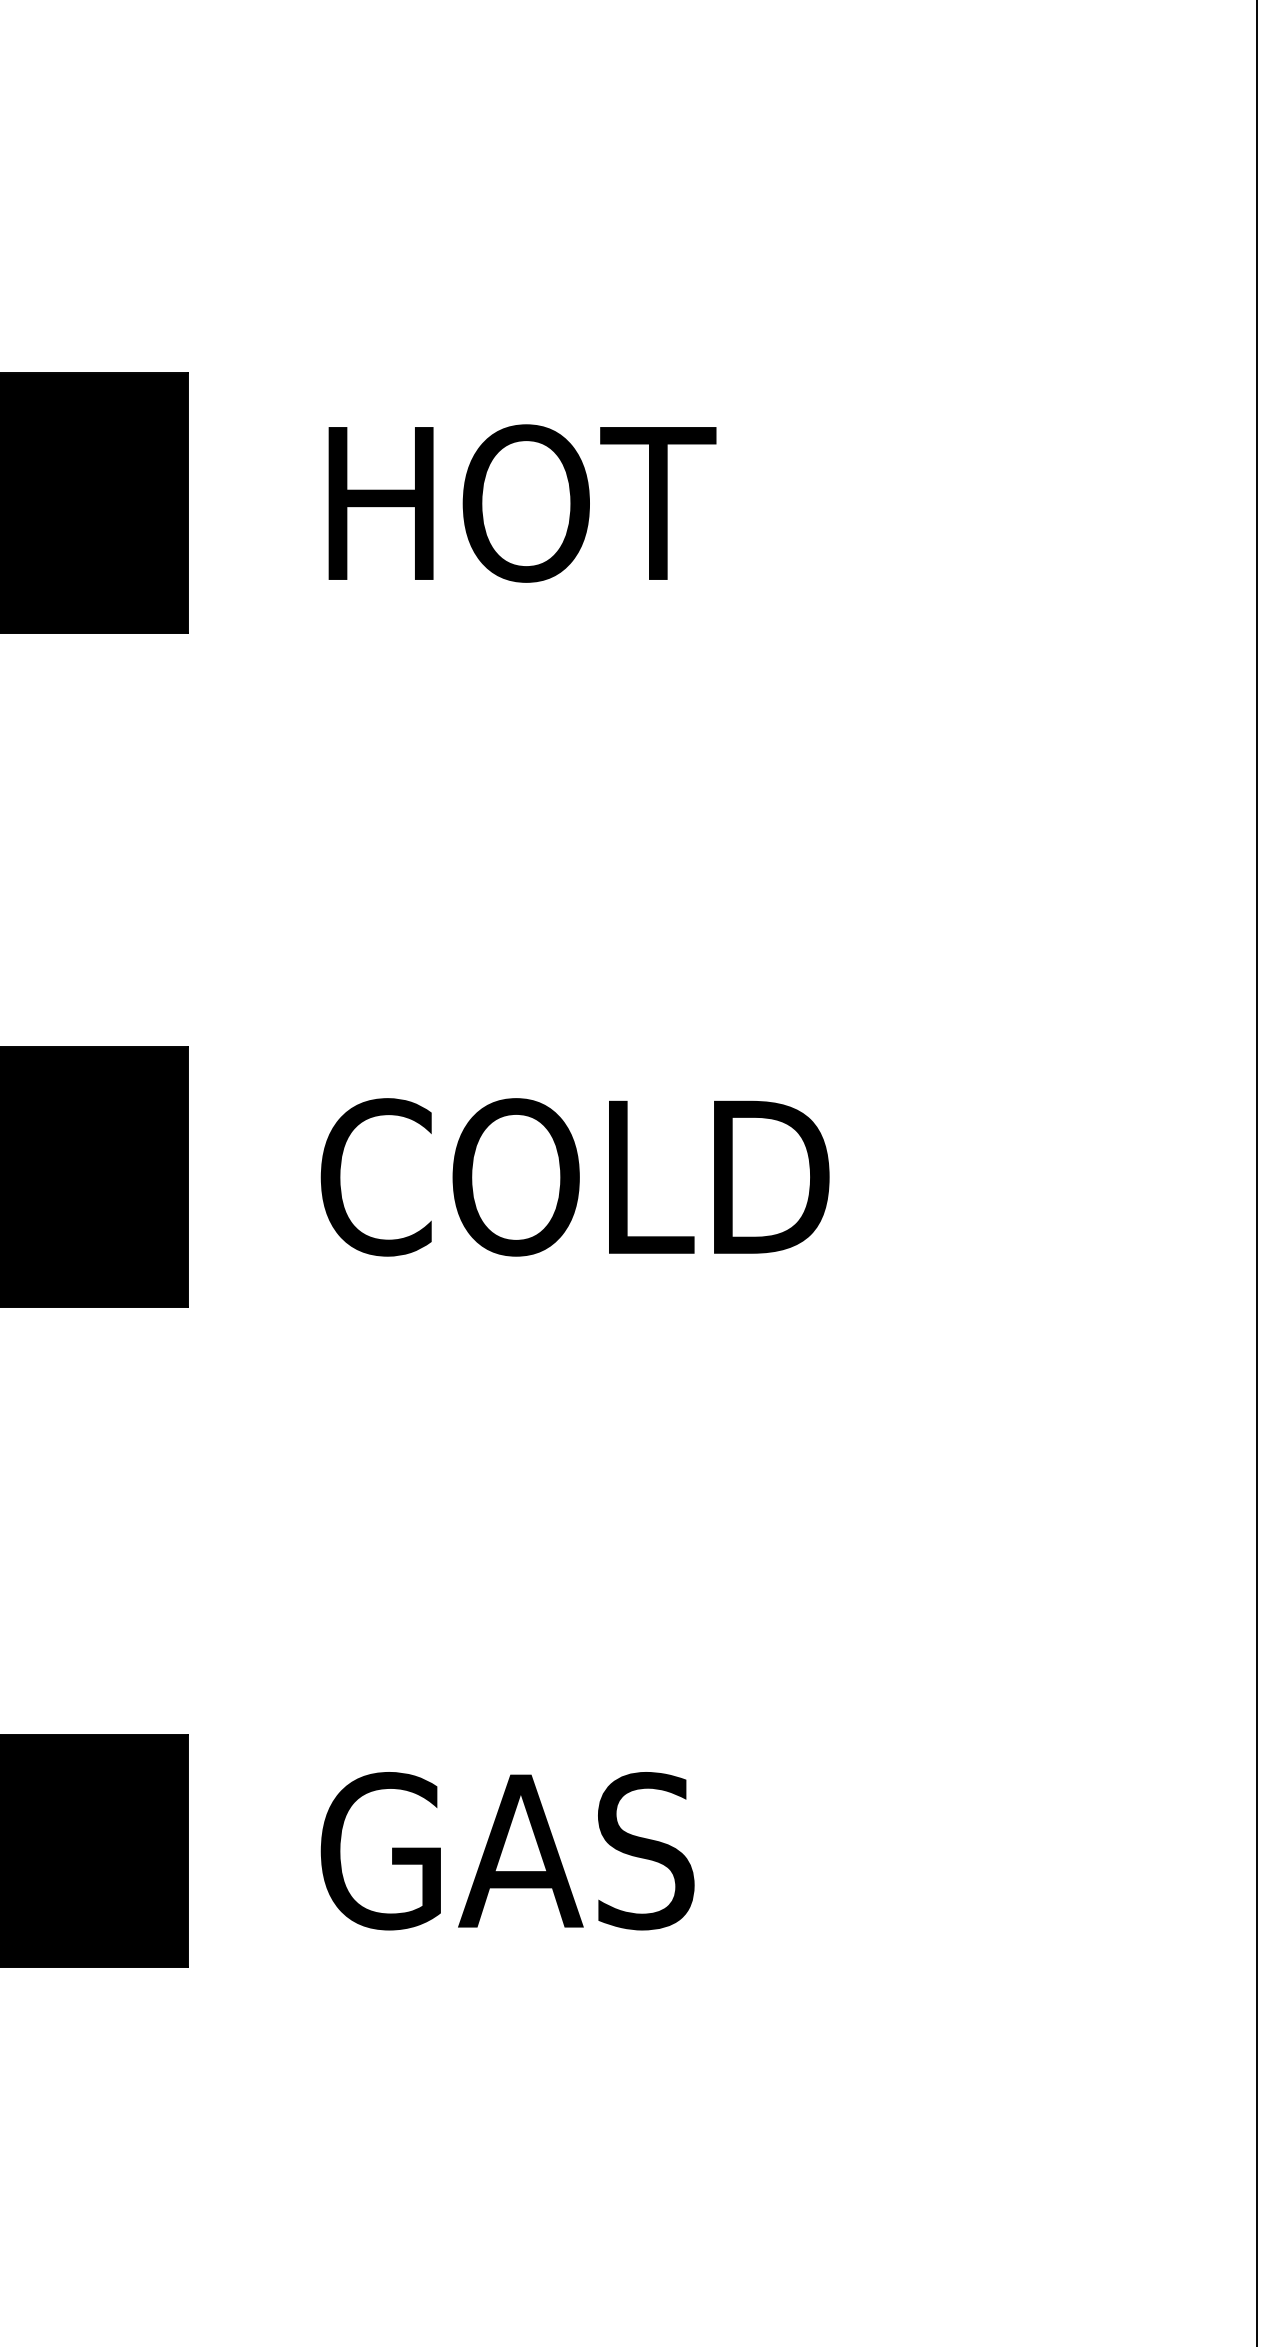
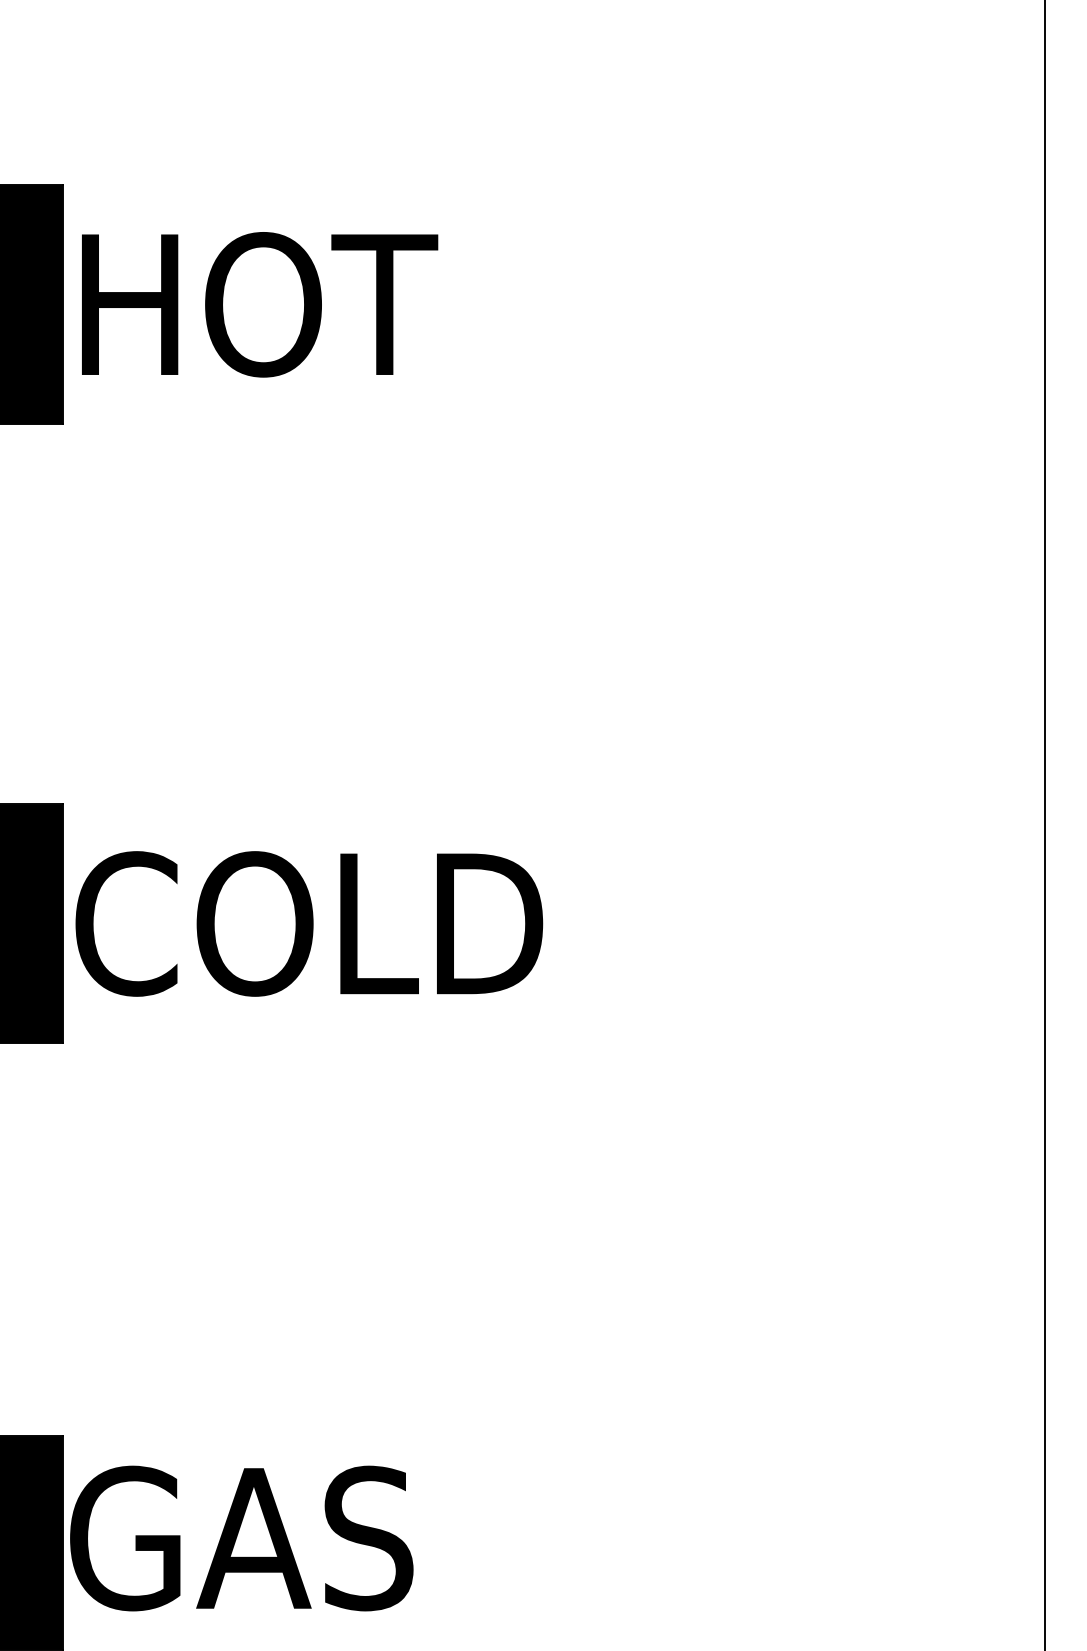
text: (522, 503) -> (259, 304), moved
text: (574, 1177) -> (308, 924), moved
text: (507, 1851) -> (241, 1538), moved

